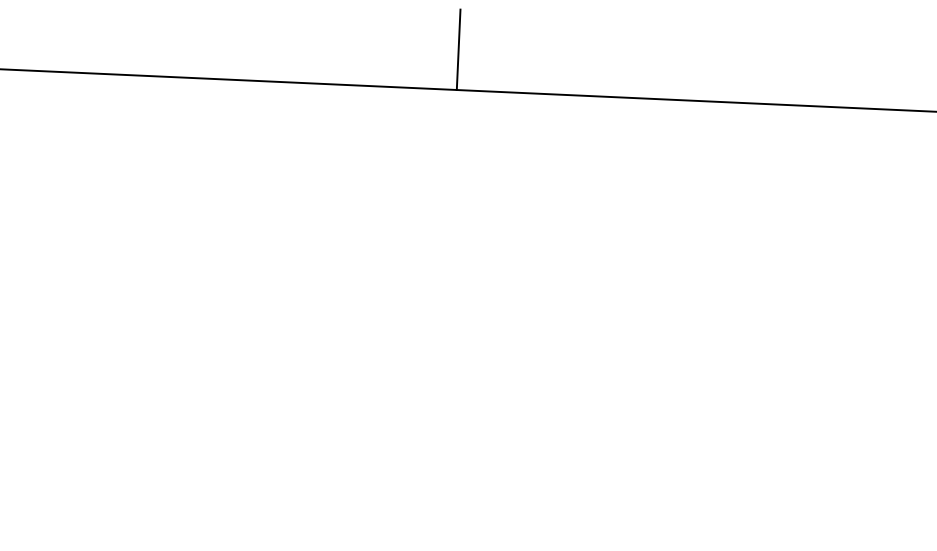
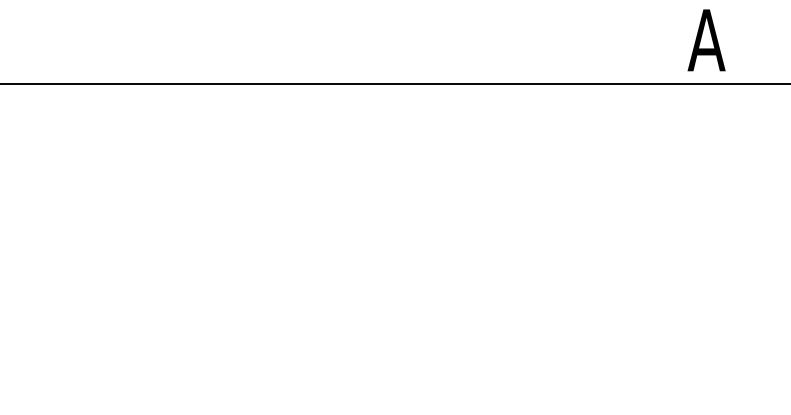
line: (458, 49) -> (240, 56), removed

